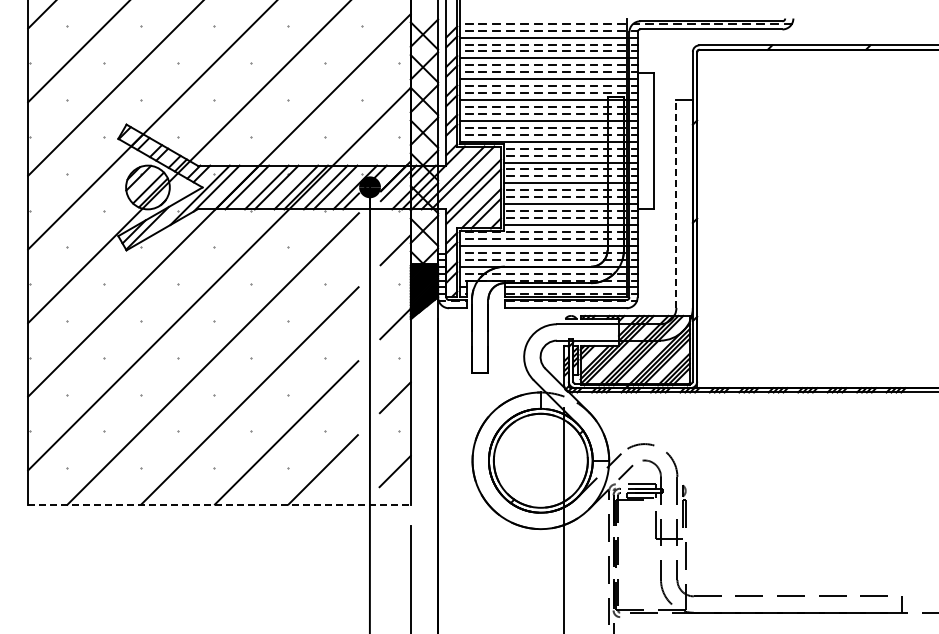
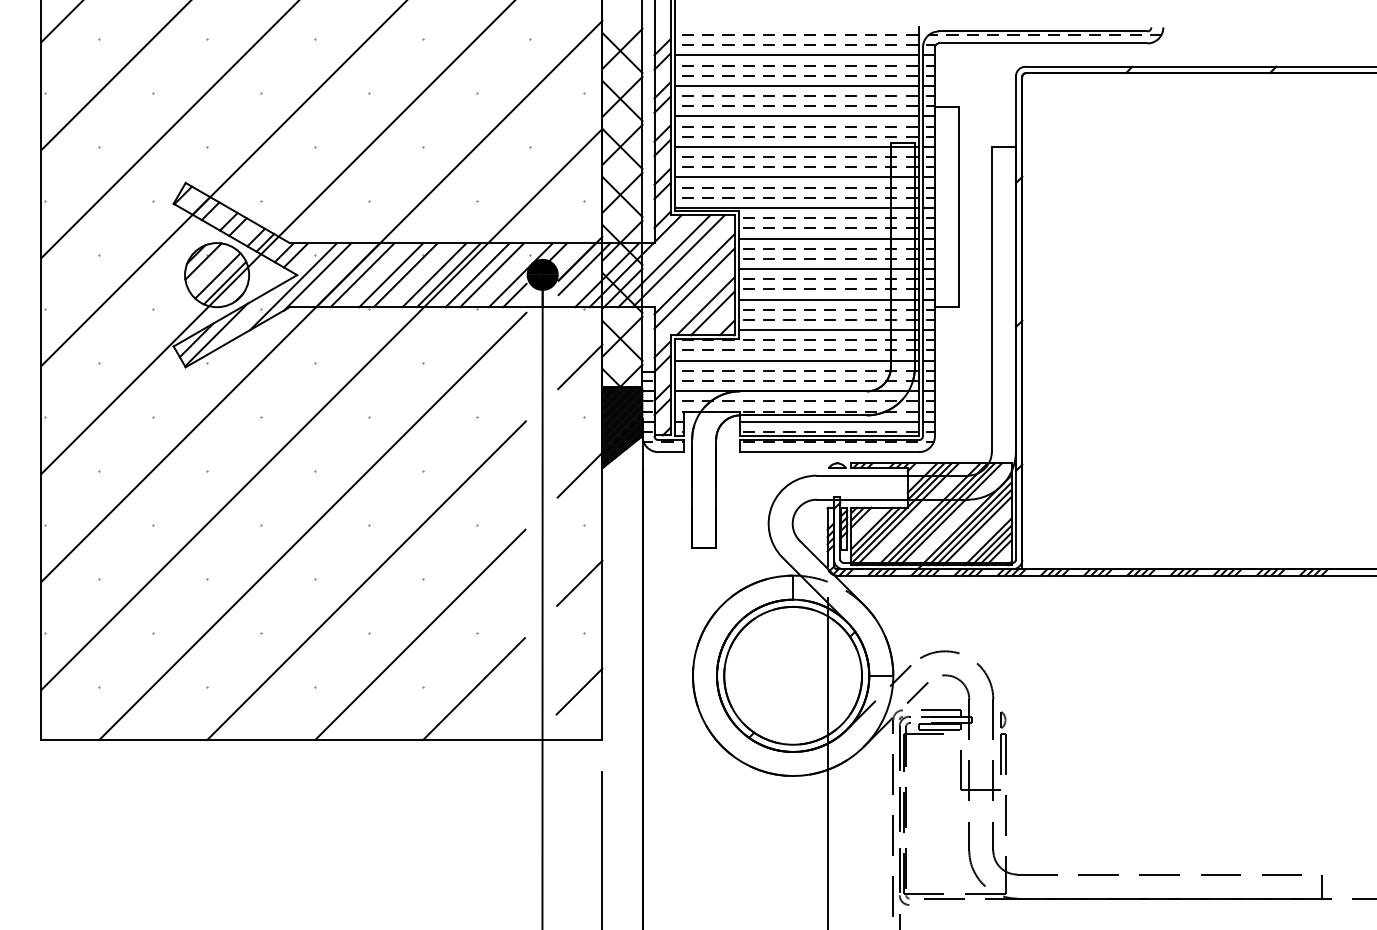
line: (676, 203) -> (991, 298), dashed -> solid
line: (219, 504) -> (321, 739), dashed -> solid

